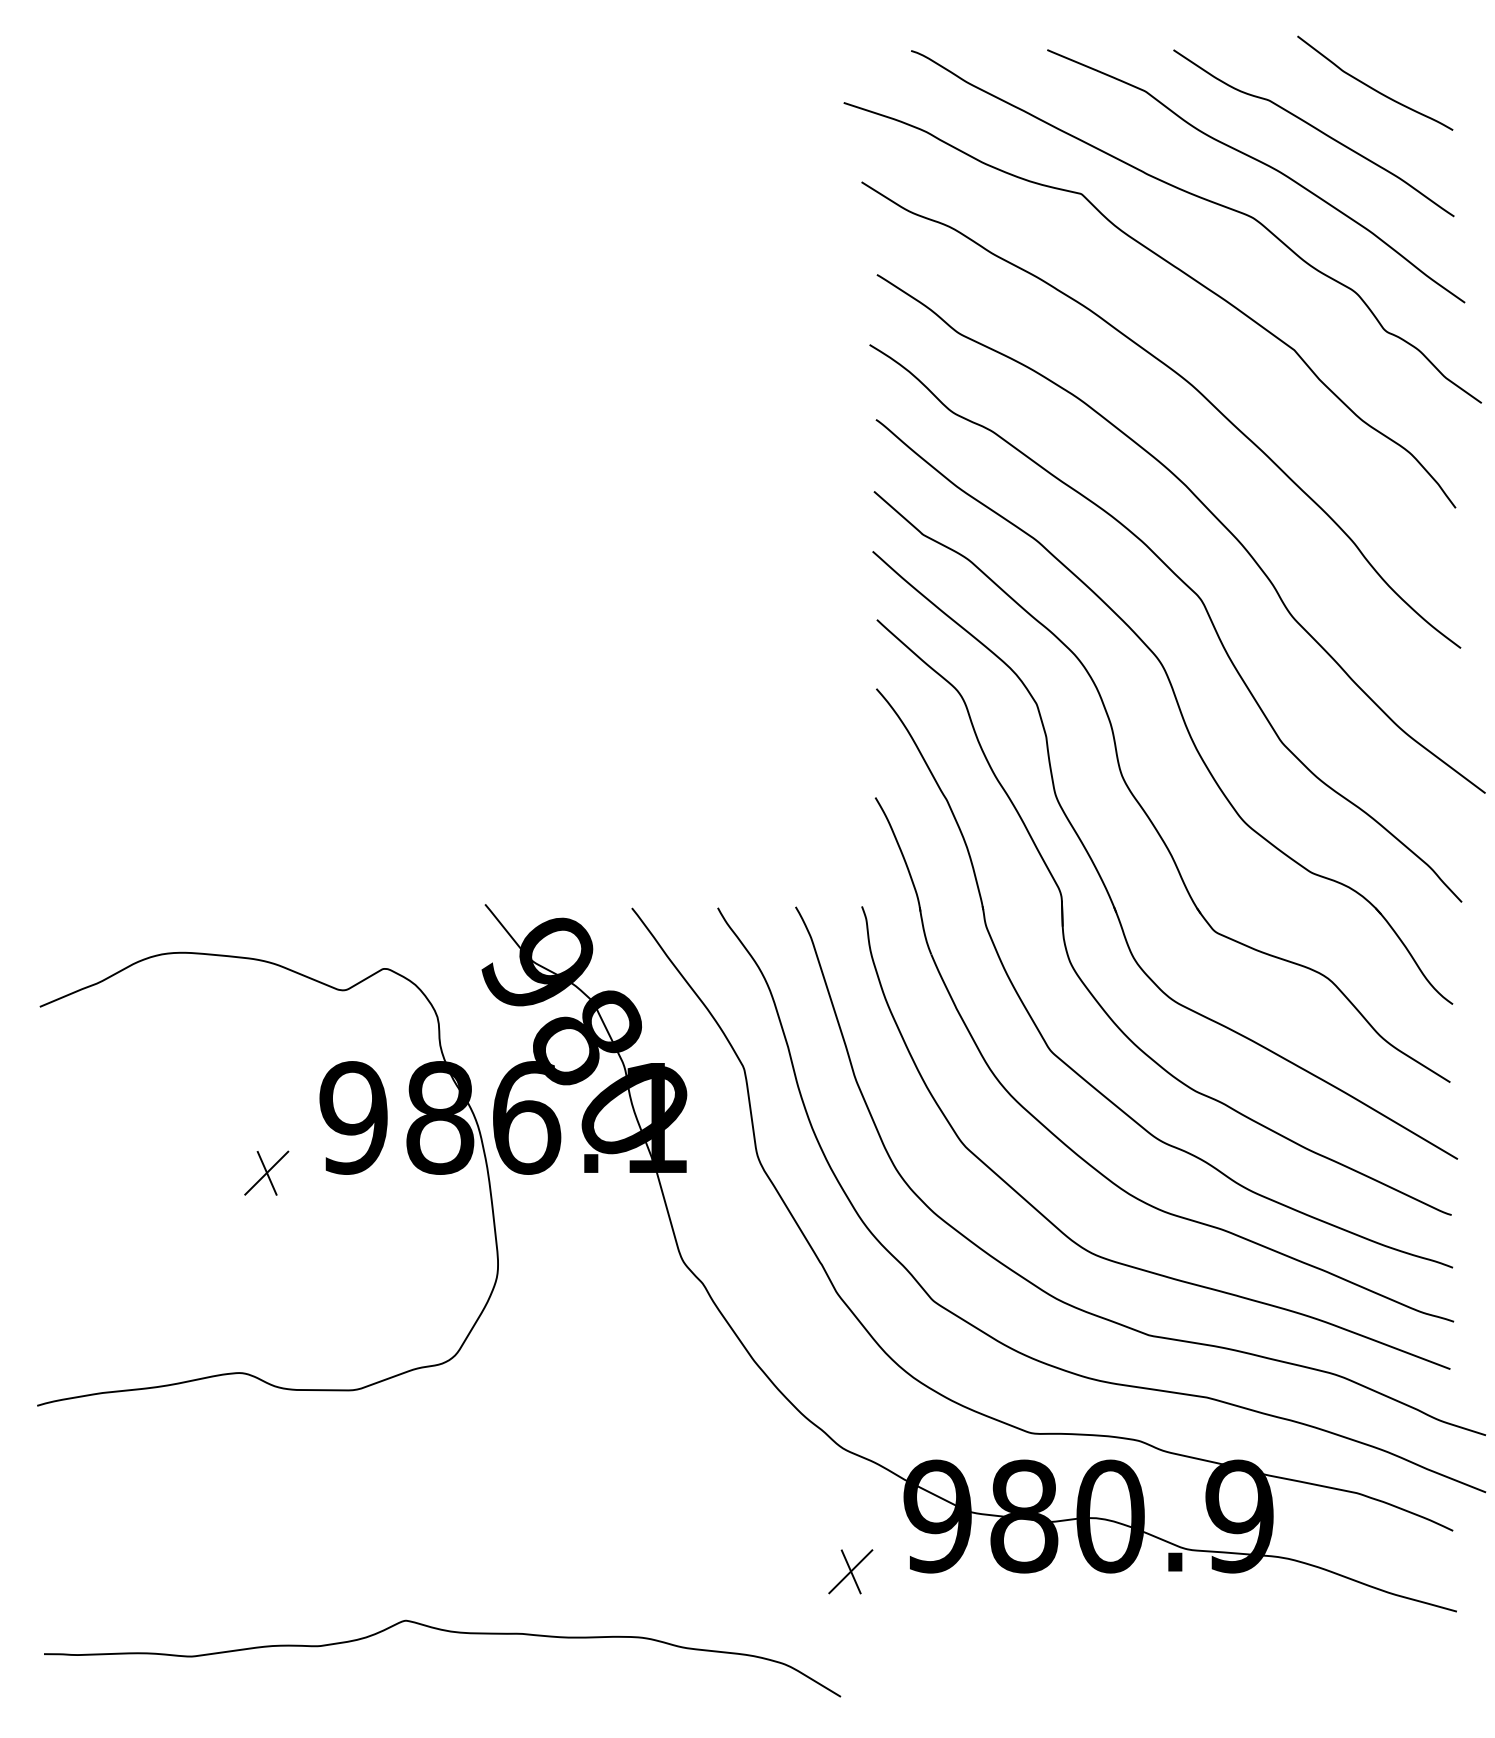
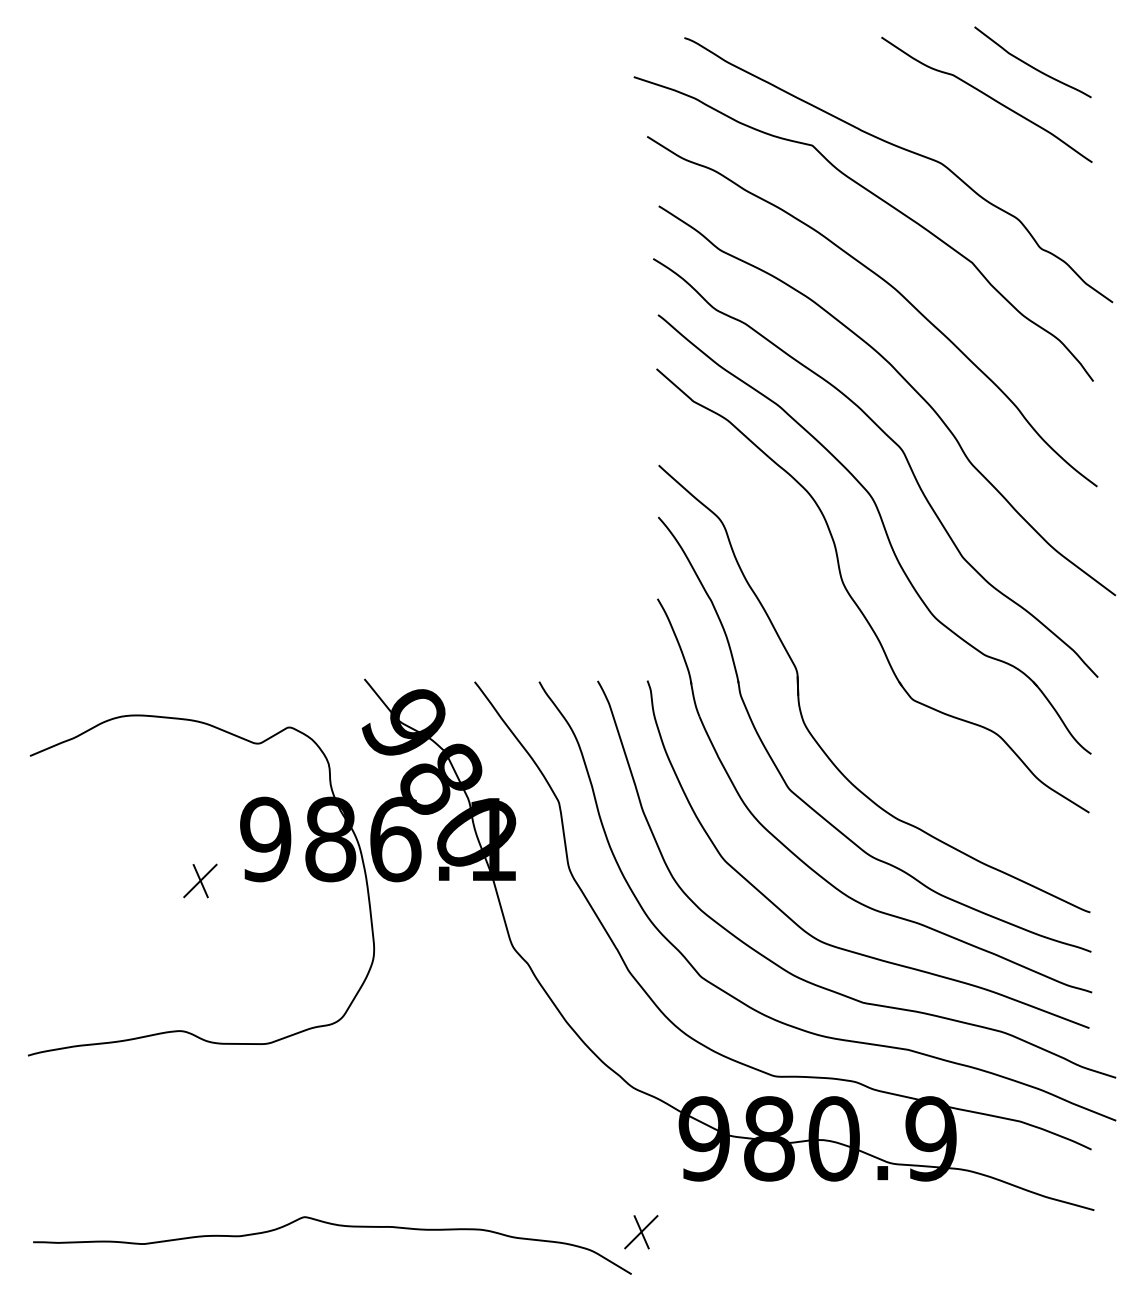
curve: (1263, 164) -> (949, 123), removed
part: (1105, 884) -> (830, 664), removed
part: (850, 1571) -> (641, 1231), moved

